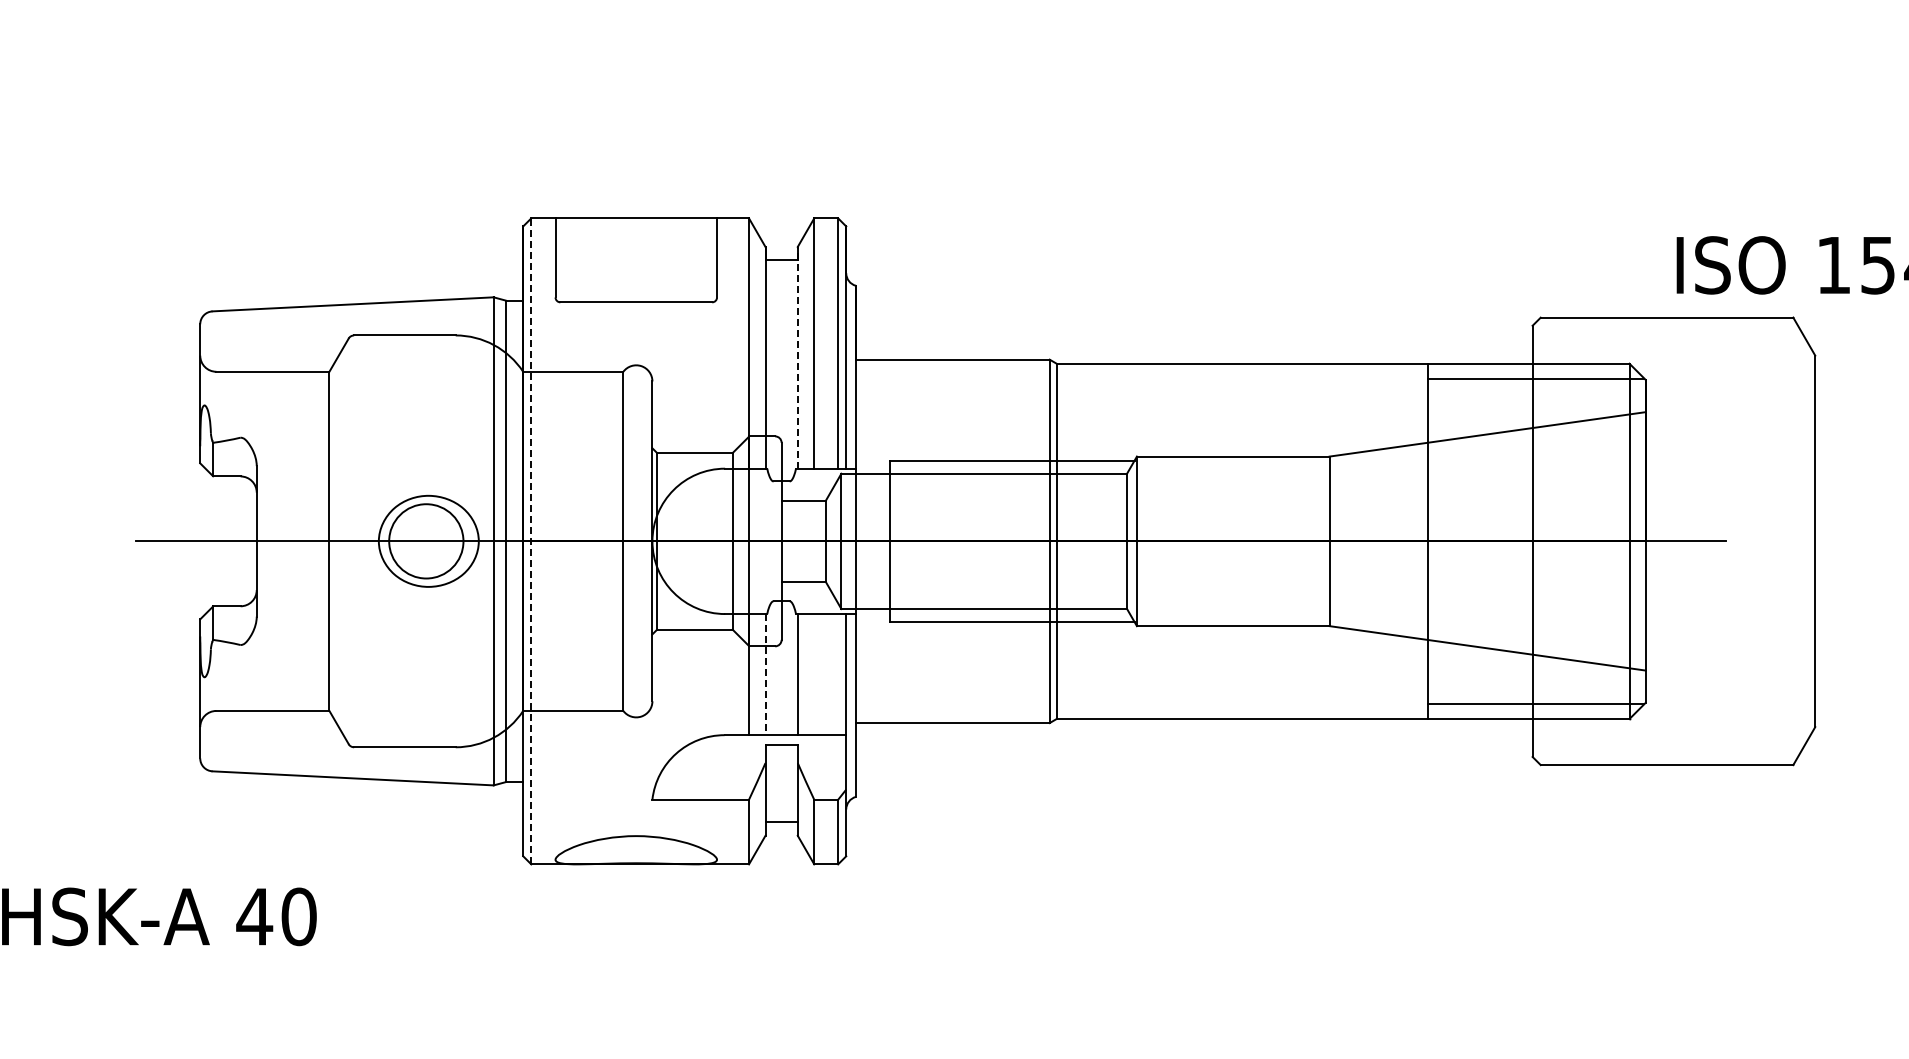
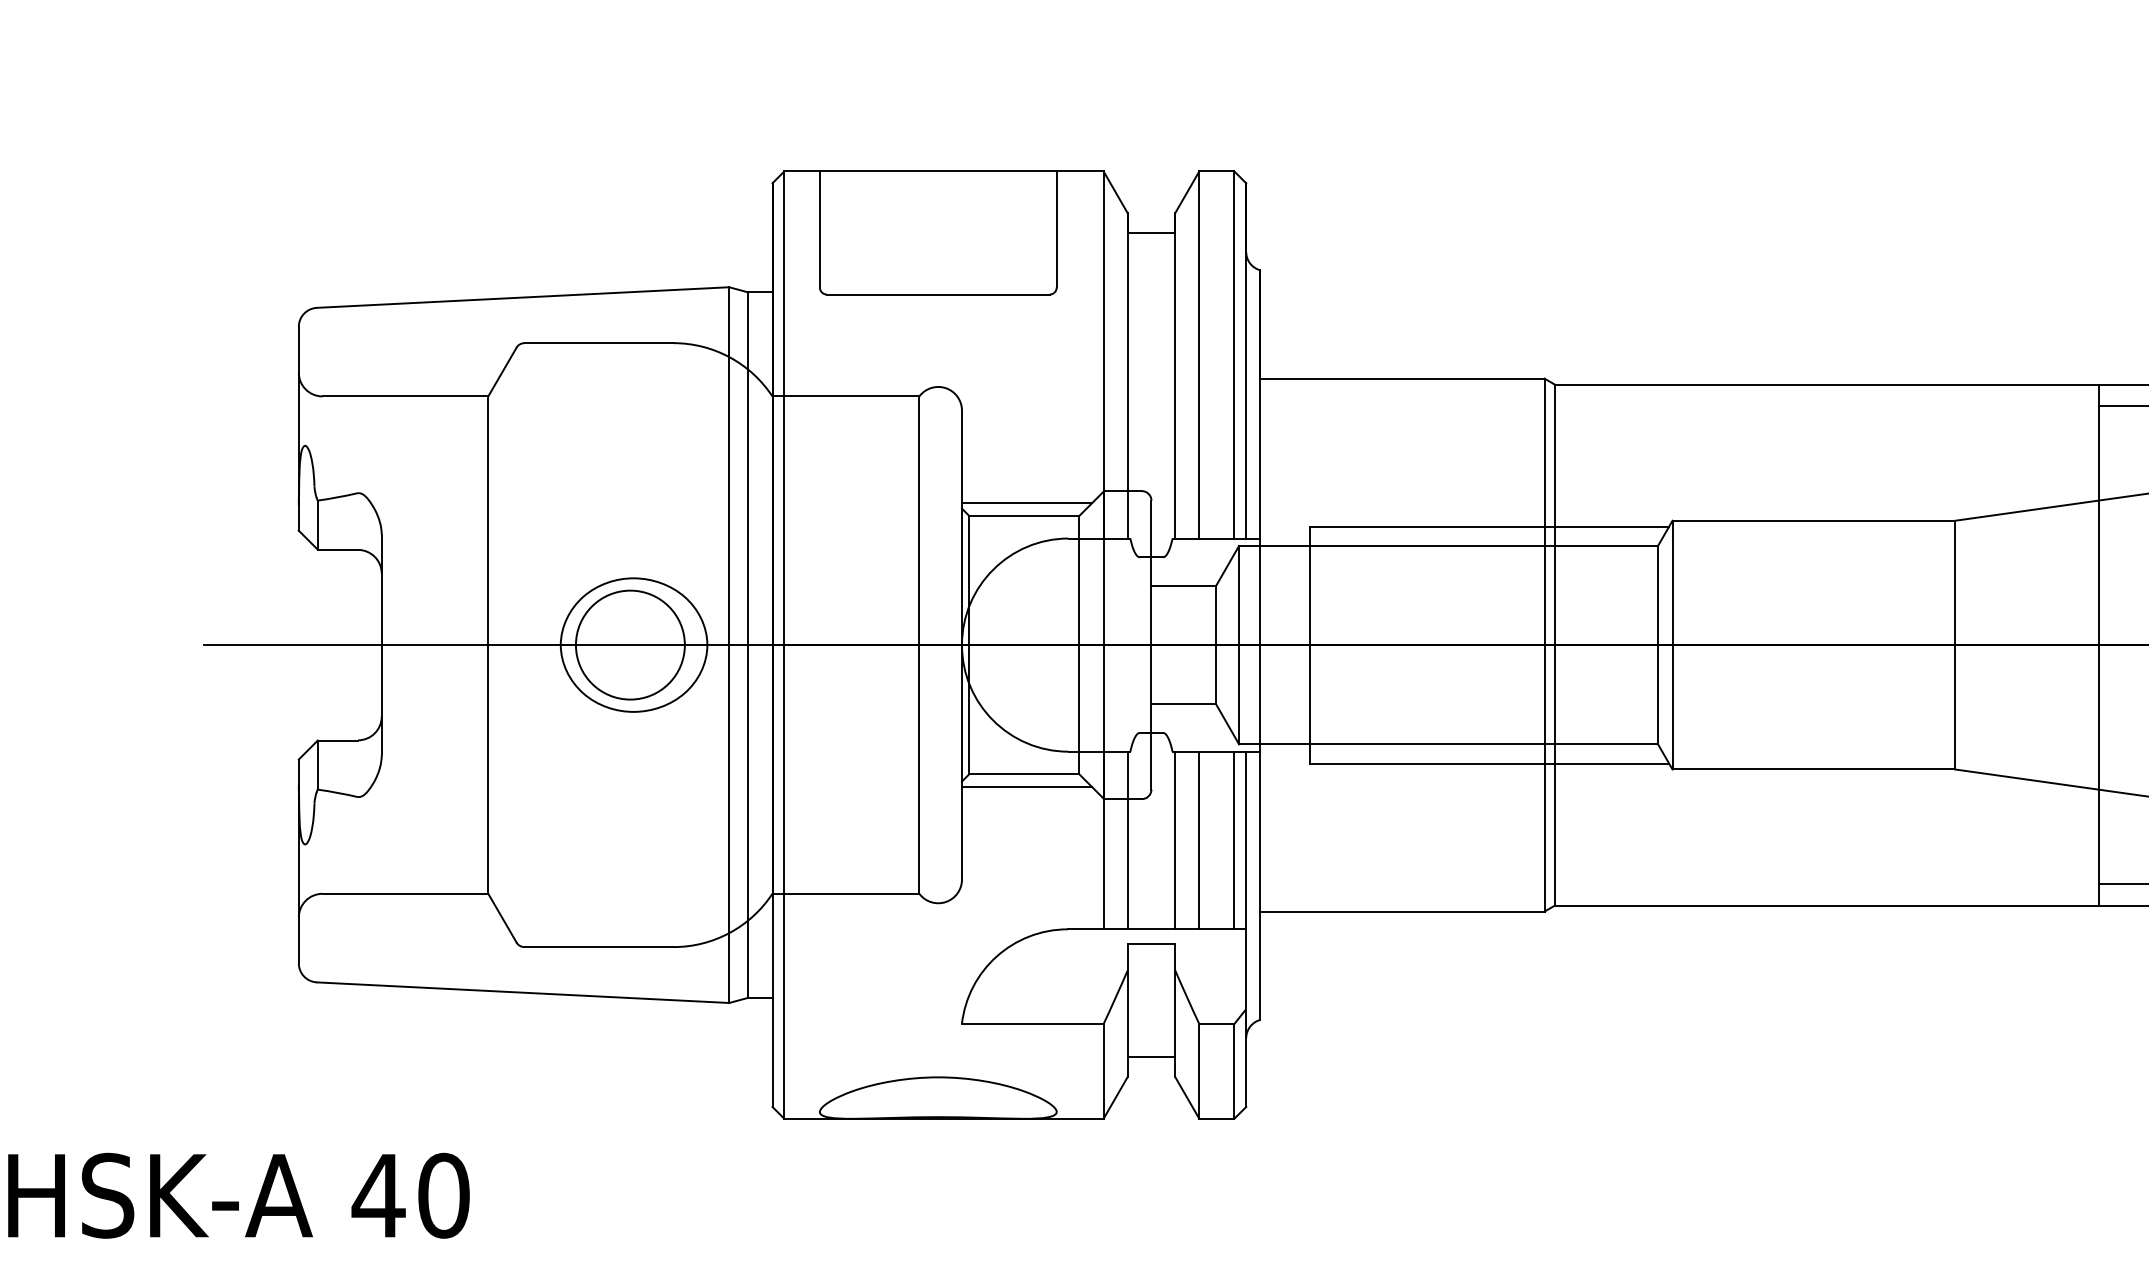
line: (797, 357) -> (1174, 375), dashed -> solid
line: (696, 444) -> (1026, 503), added
line: (531, 540) -> (784, 643), dashed -> solid
line: (696, 638) -> (1026, 787), added
line: (765, 674) -> (1127, 840), dashed -> solid
line: (814, 674) -> (1199, 840), added
line: (838, 674) -> (1234, 840), added

